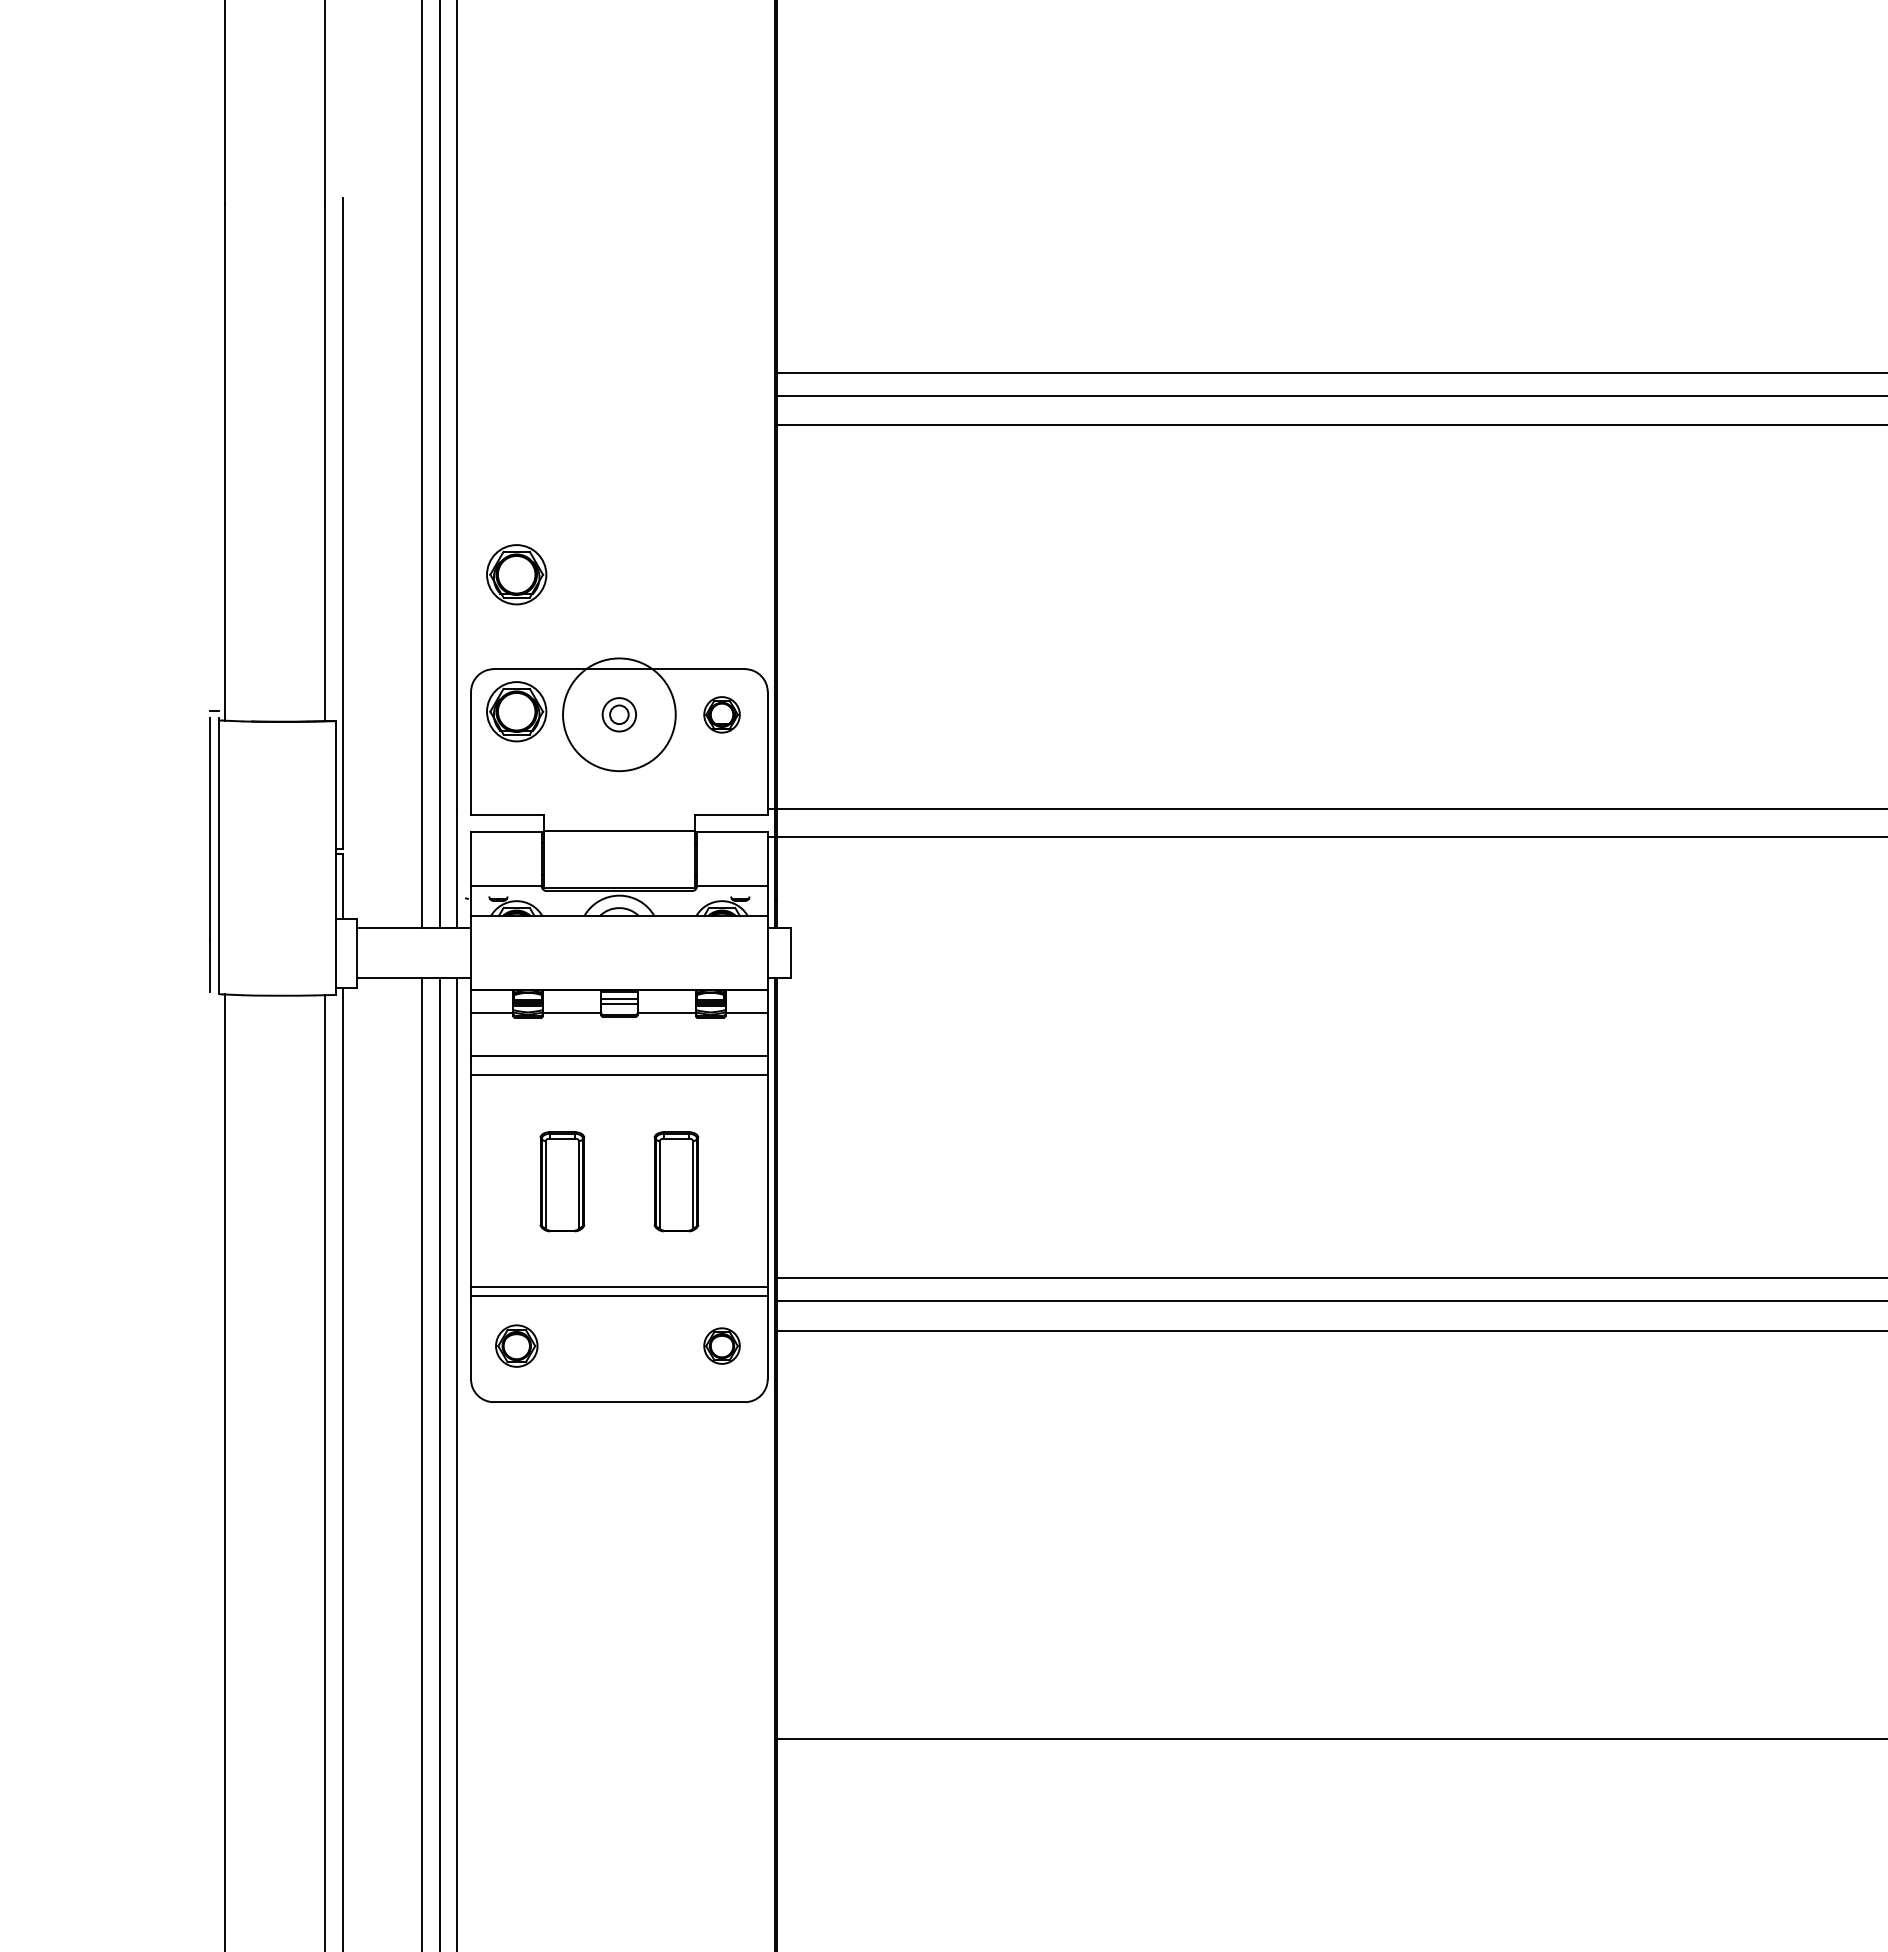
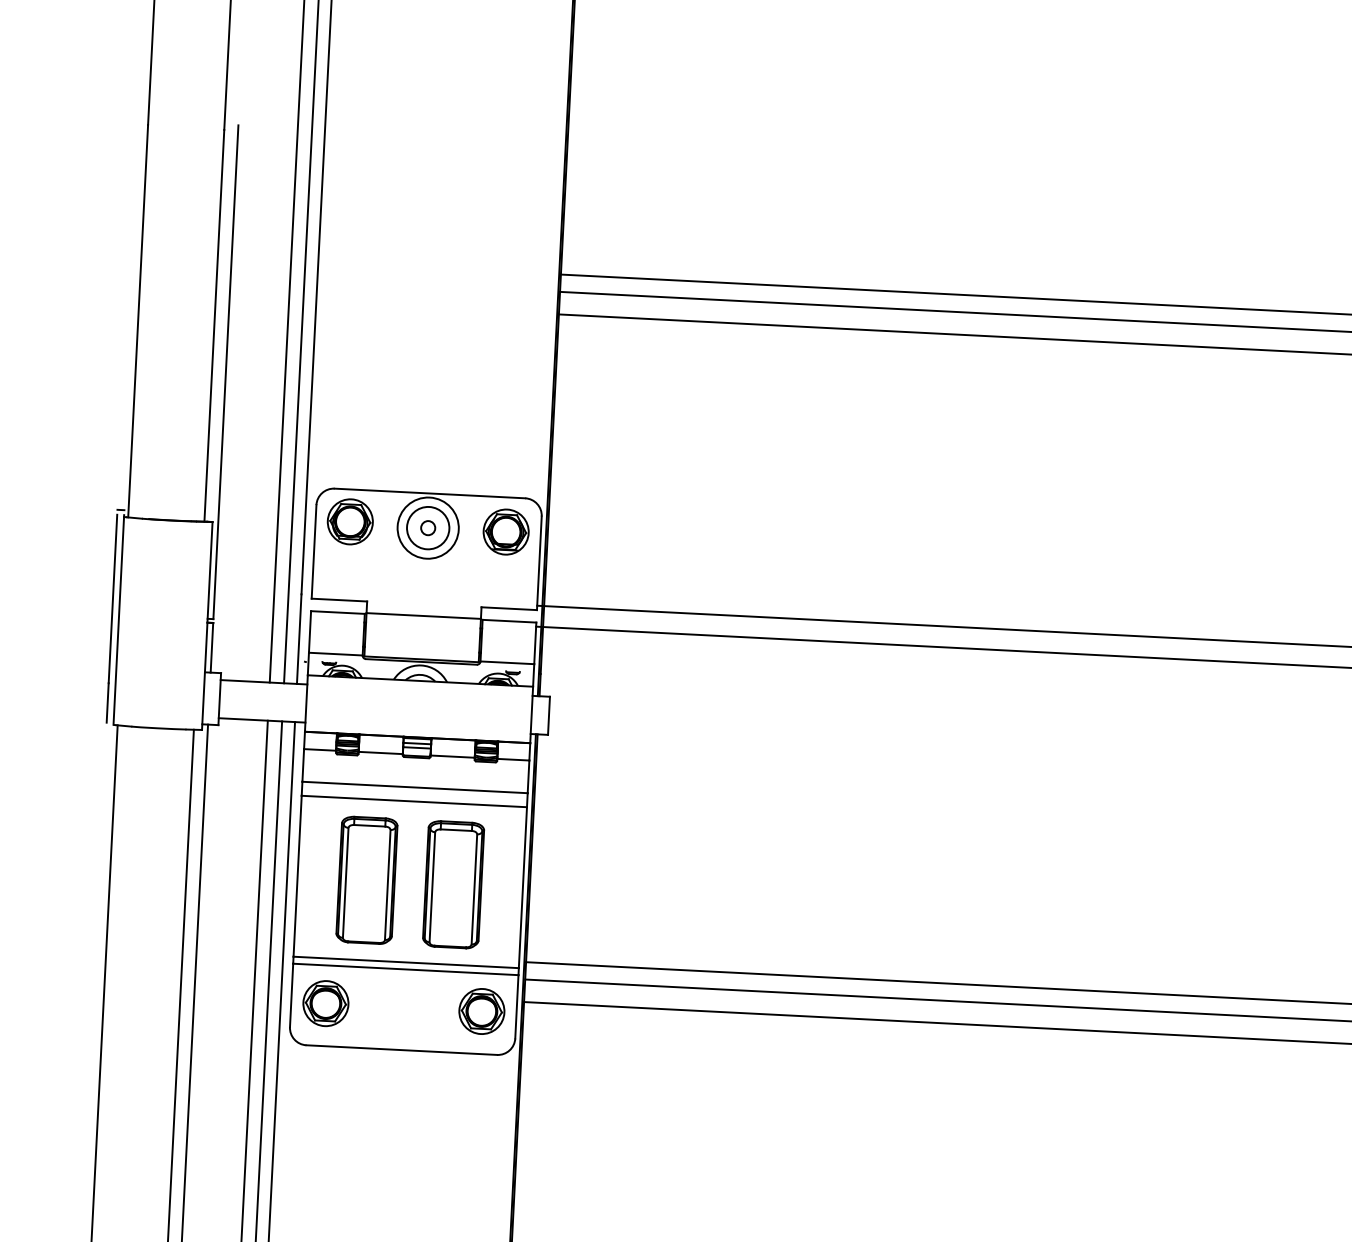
part: (516, 574) -> (355, 417), removed
circle: (619, 714) -> (428, 527), size x0.71
circle: (619, 714) -> (428, 527), size x1.67
part: (721, 714) -> (505, 531), size x1.67
part: (562, 1181) -> (367, 880), size x1.67
part: (676, 1181) -> (453, 884), size x1.67
part: (516, 1345) -> (325, 1003), size x1.43
part: (721, 1345) -> (481, 1010), size x1.67

